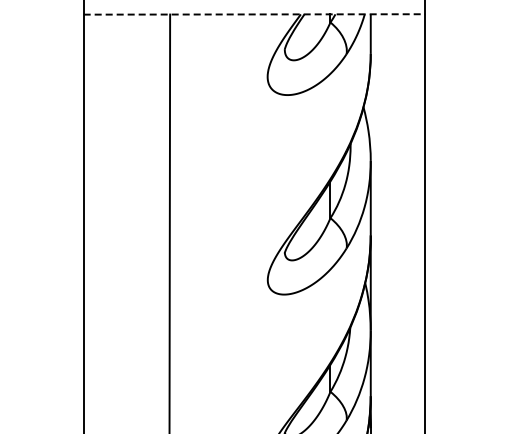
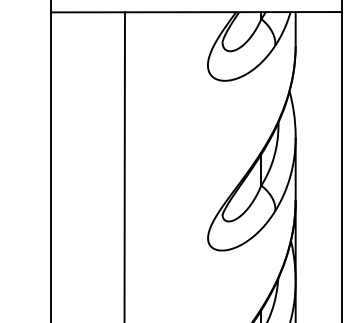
line: (254, 14) -> (196, 12), dashed -> solid

